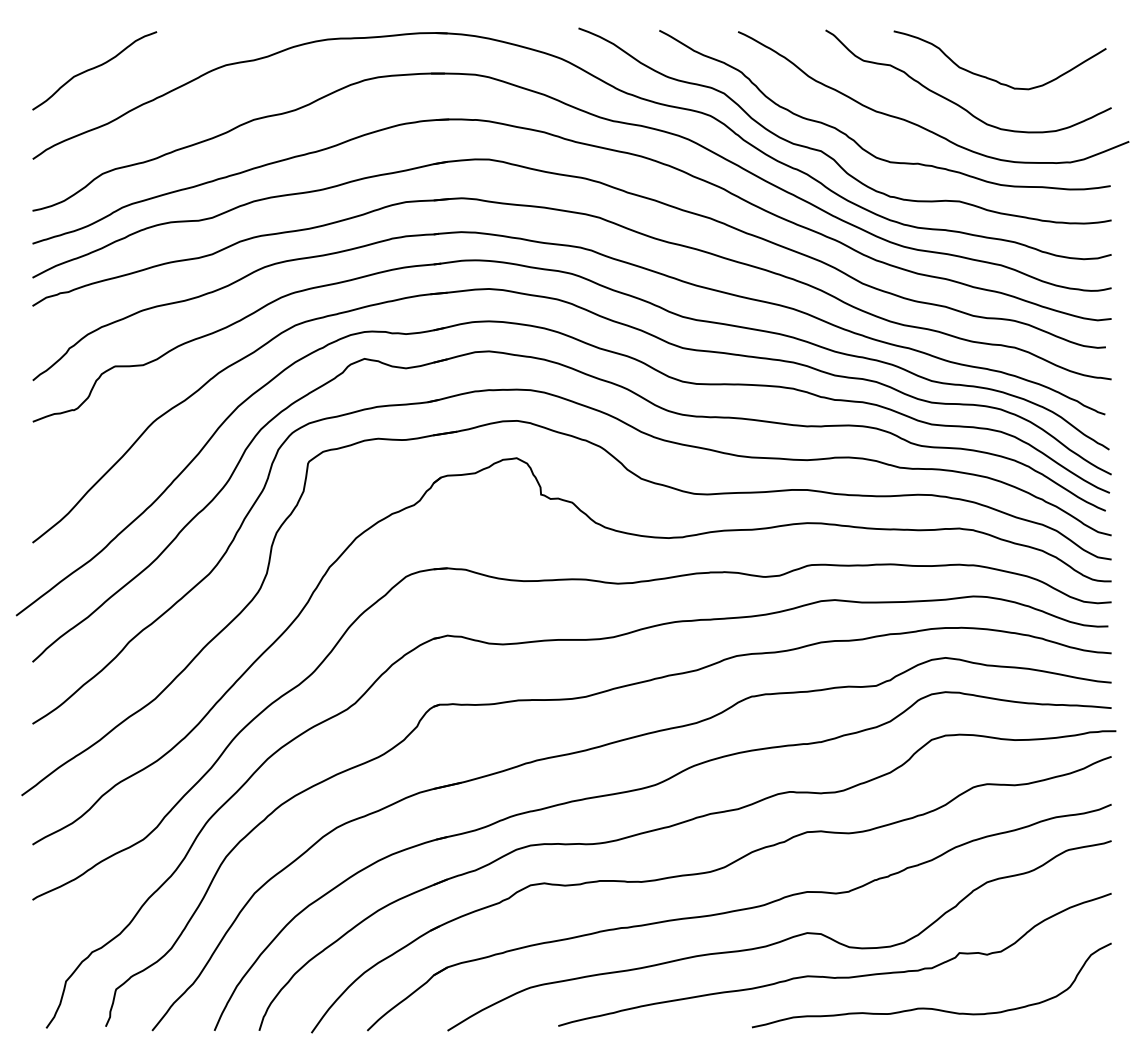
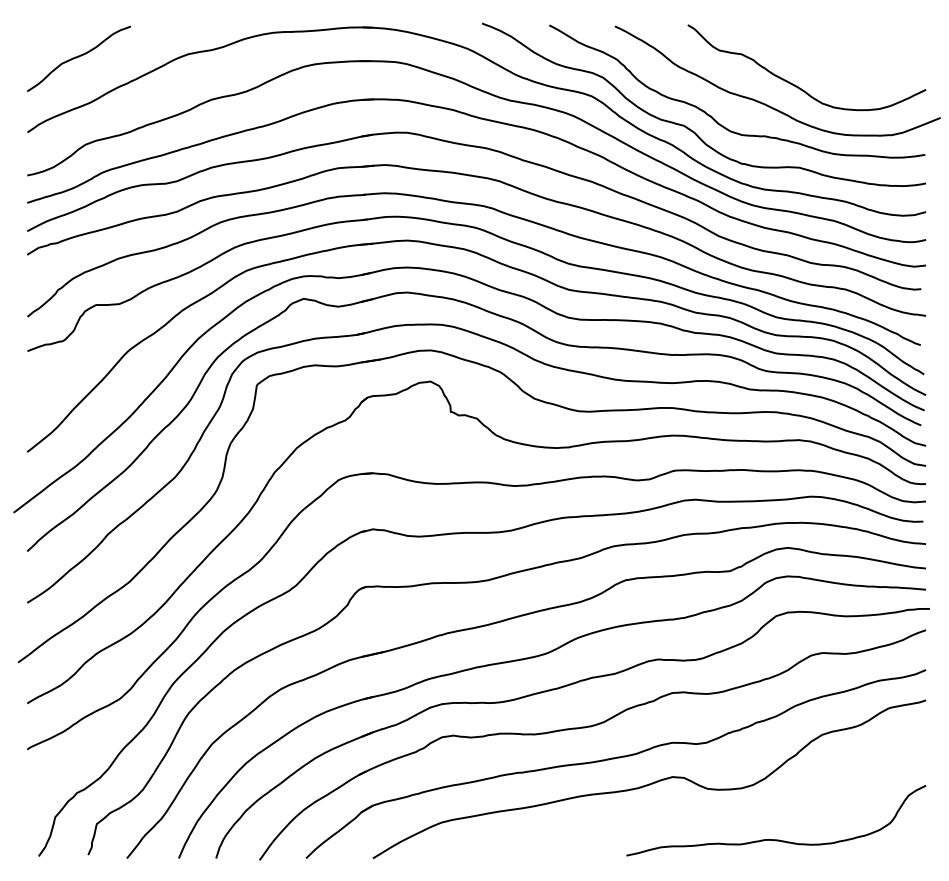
curve: (993, 78) -> (827, 65), removed
curve: (834, 976) -> (695, 813), removed

